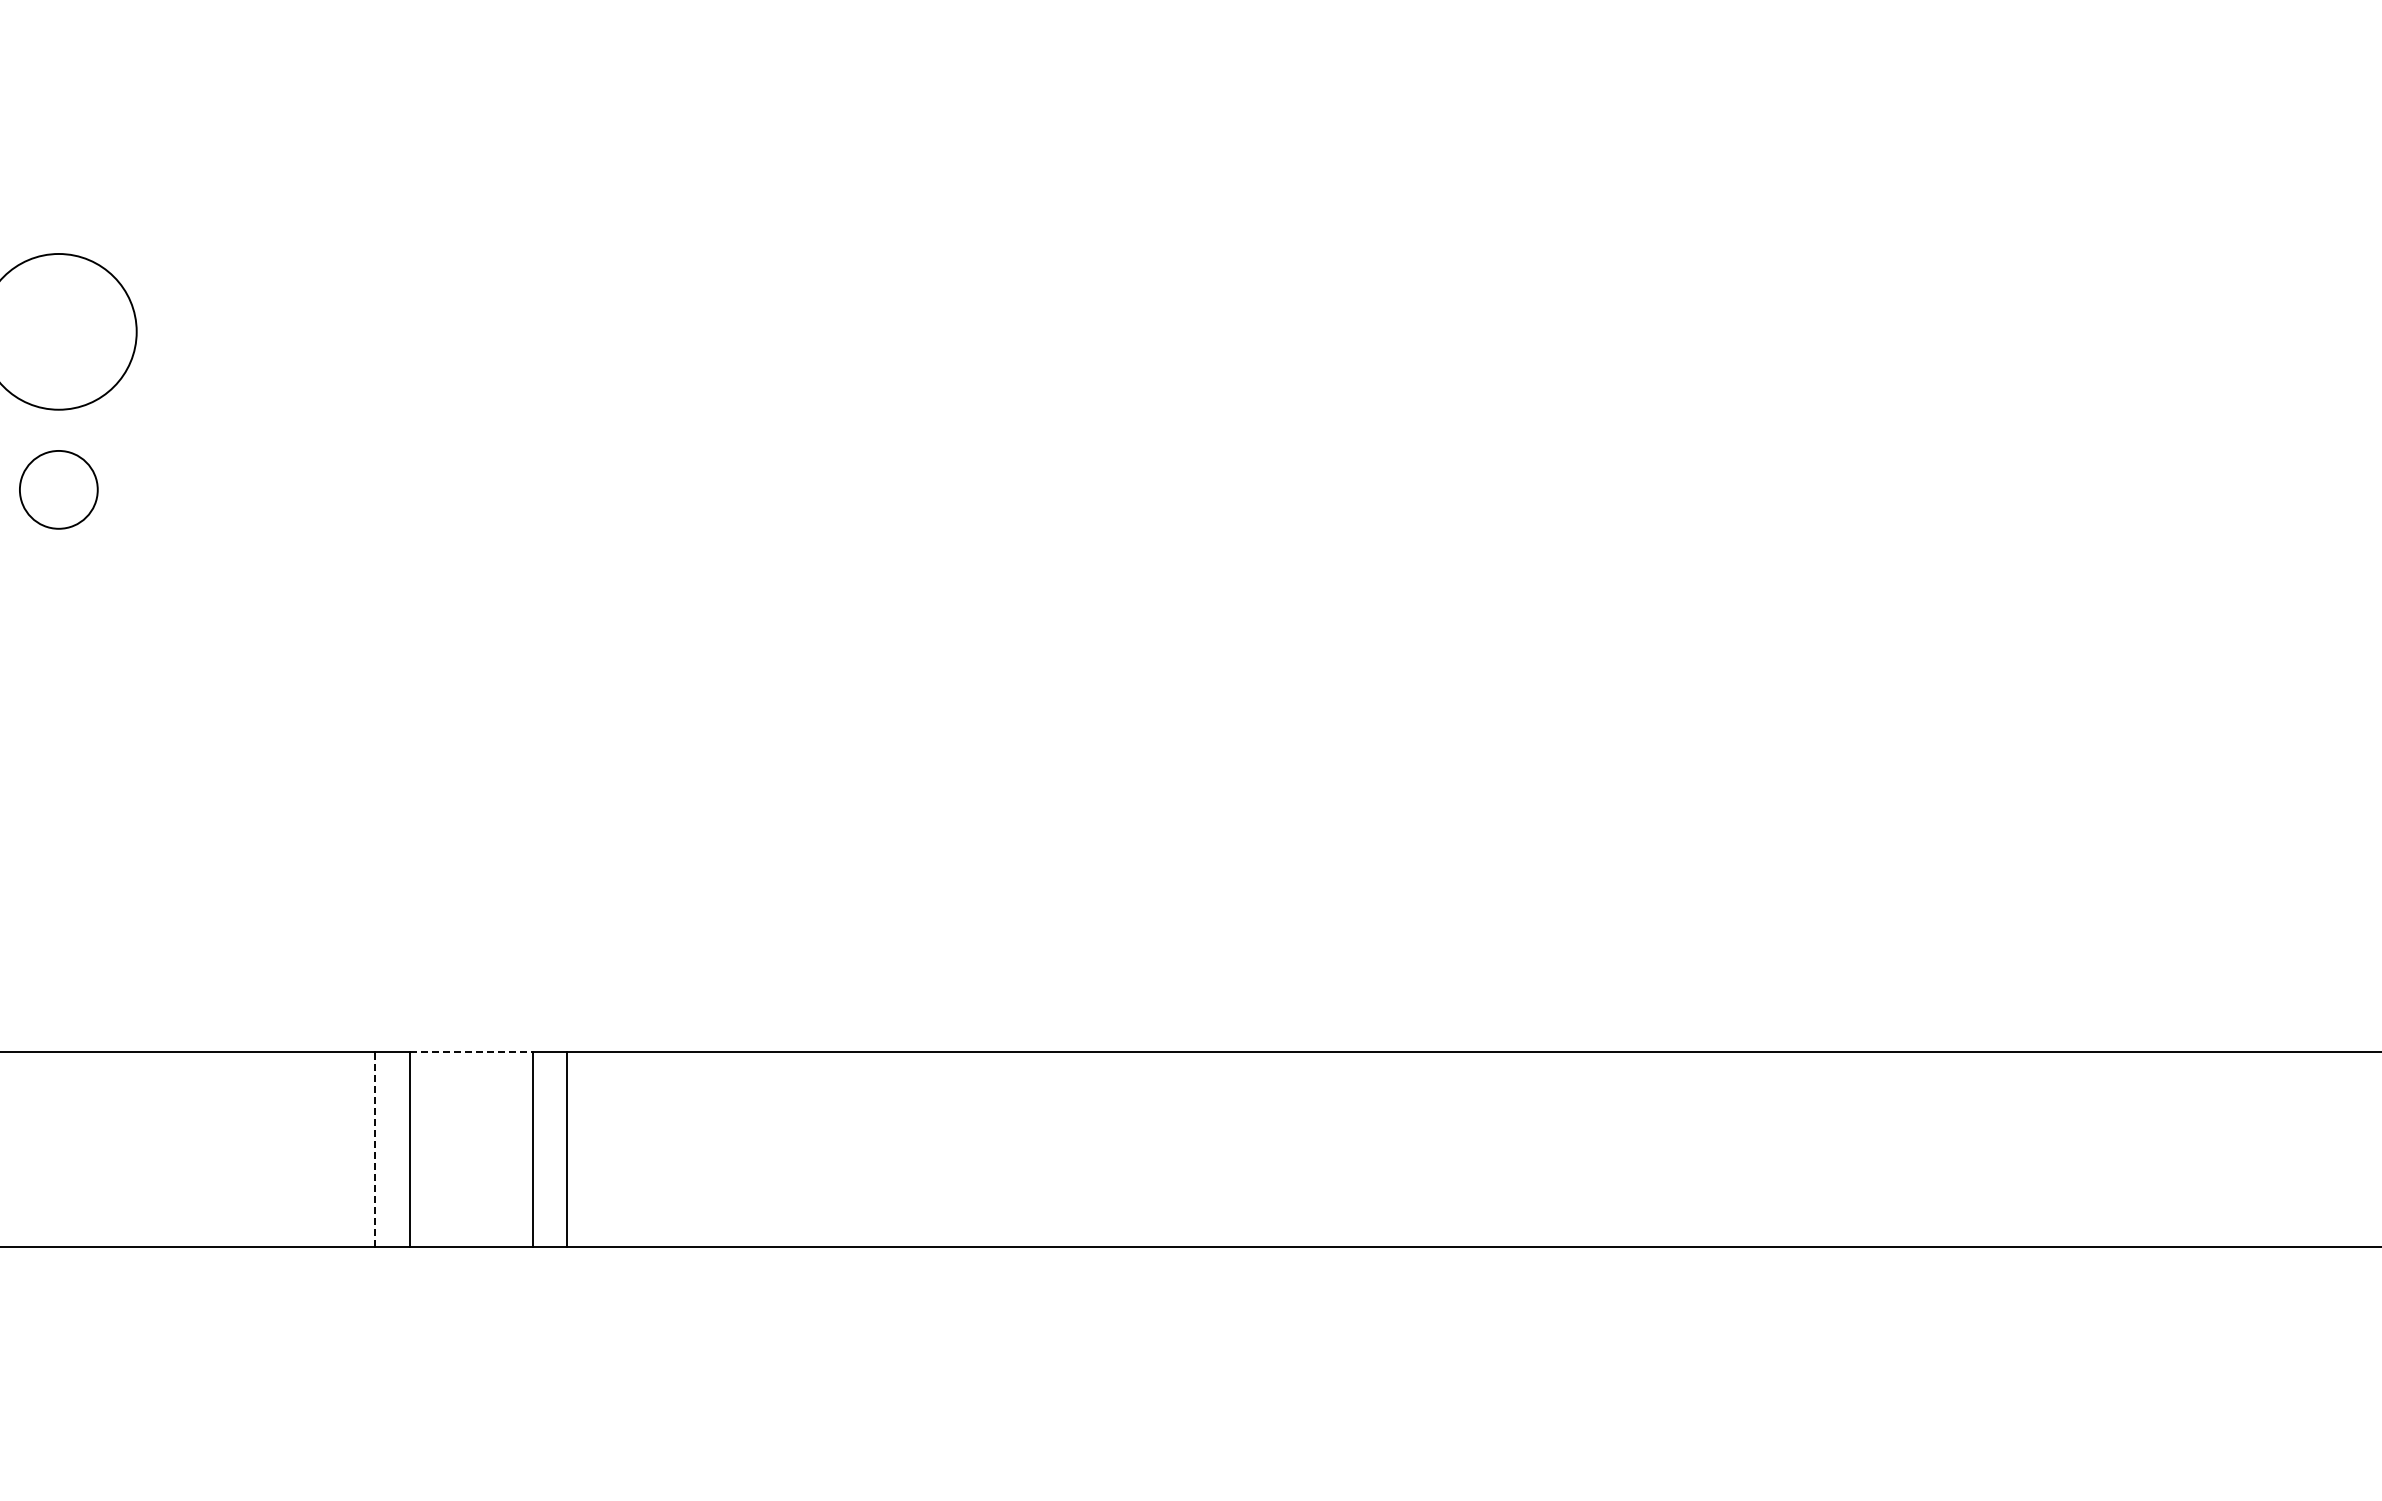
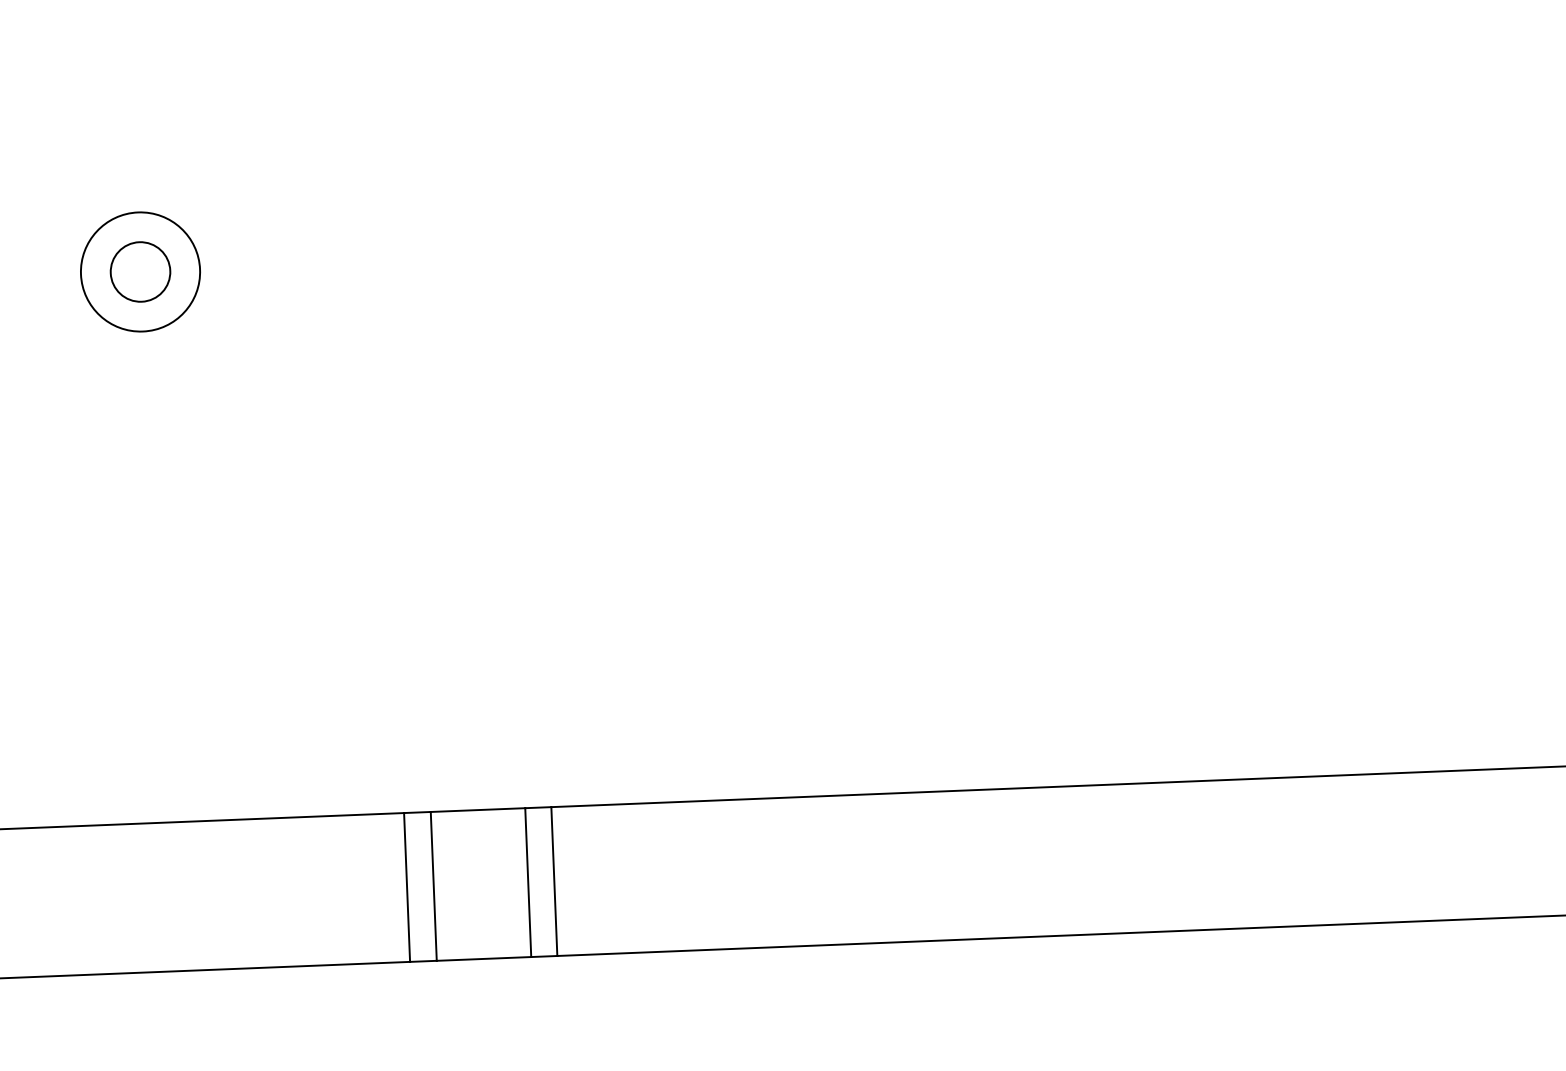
circle: (58, 489) -> (140, 271), moved
line: (471, 1052) -> (478, 810), dashed -> solid
line: (374, 1149) -> (406, 887), dashed -> solid

